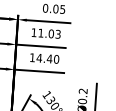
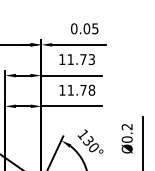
text: (51, 33) -> (83, 59), 11.03 -> 11.73
text: (48, 58) -> (81, 90), 14.40 -> 11.78

